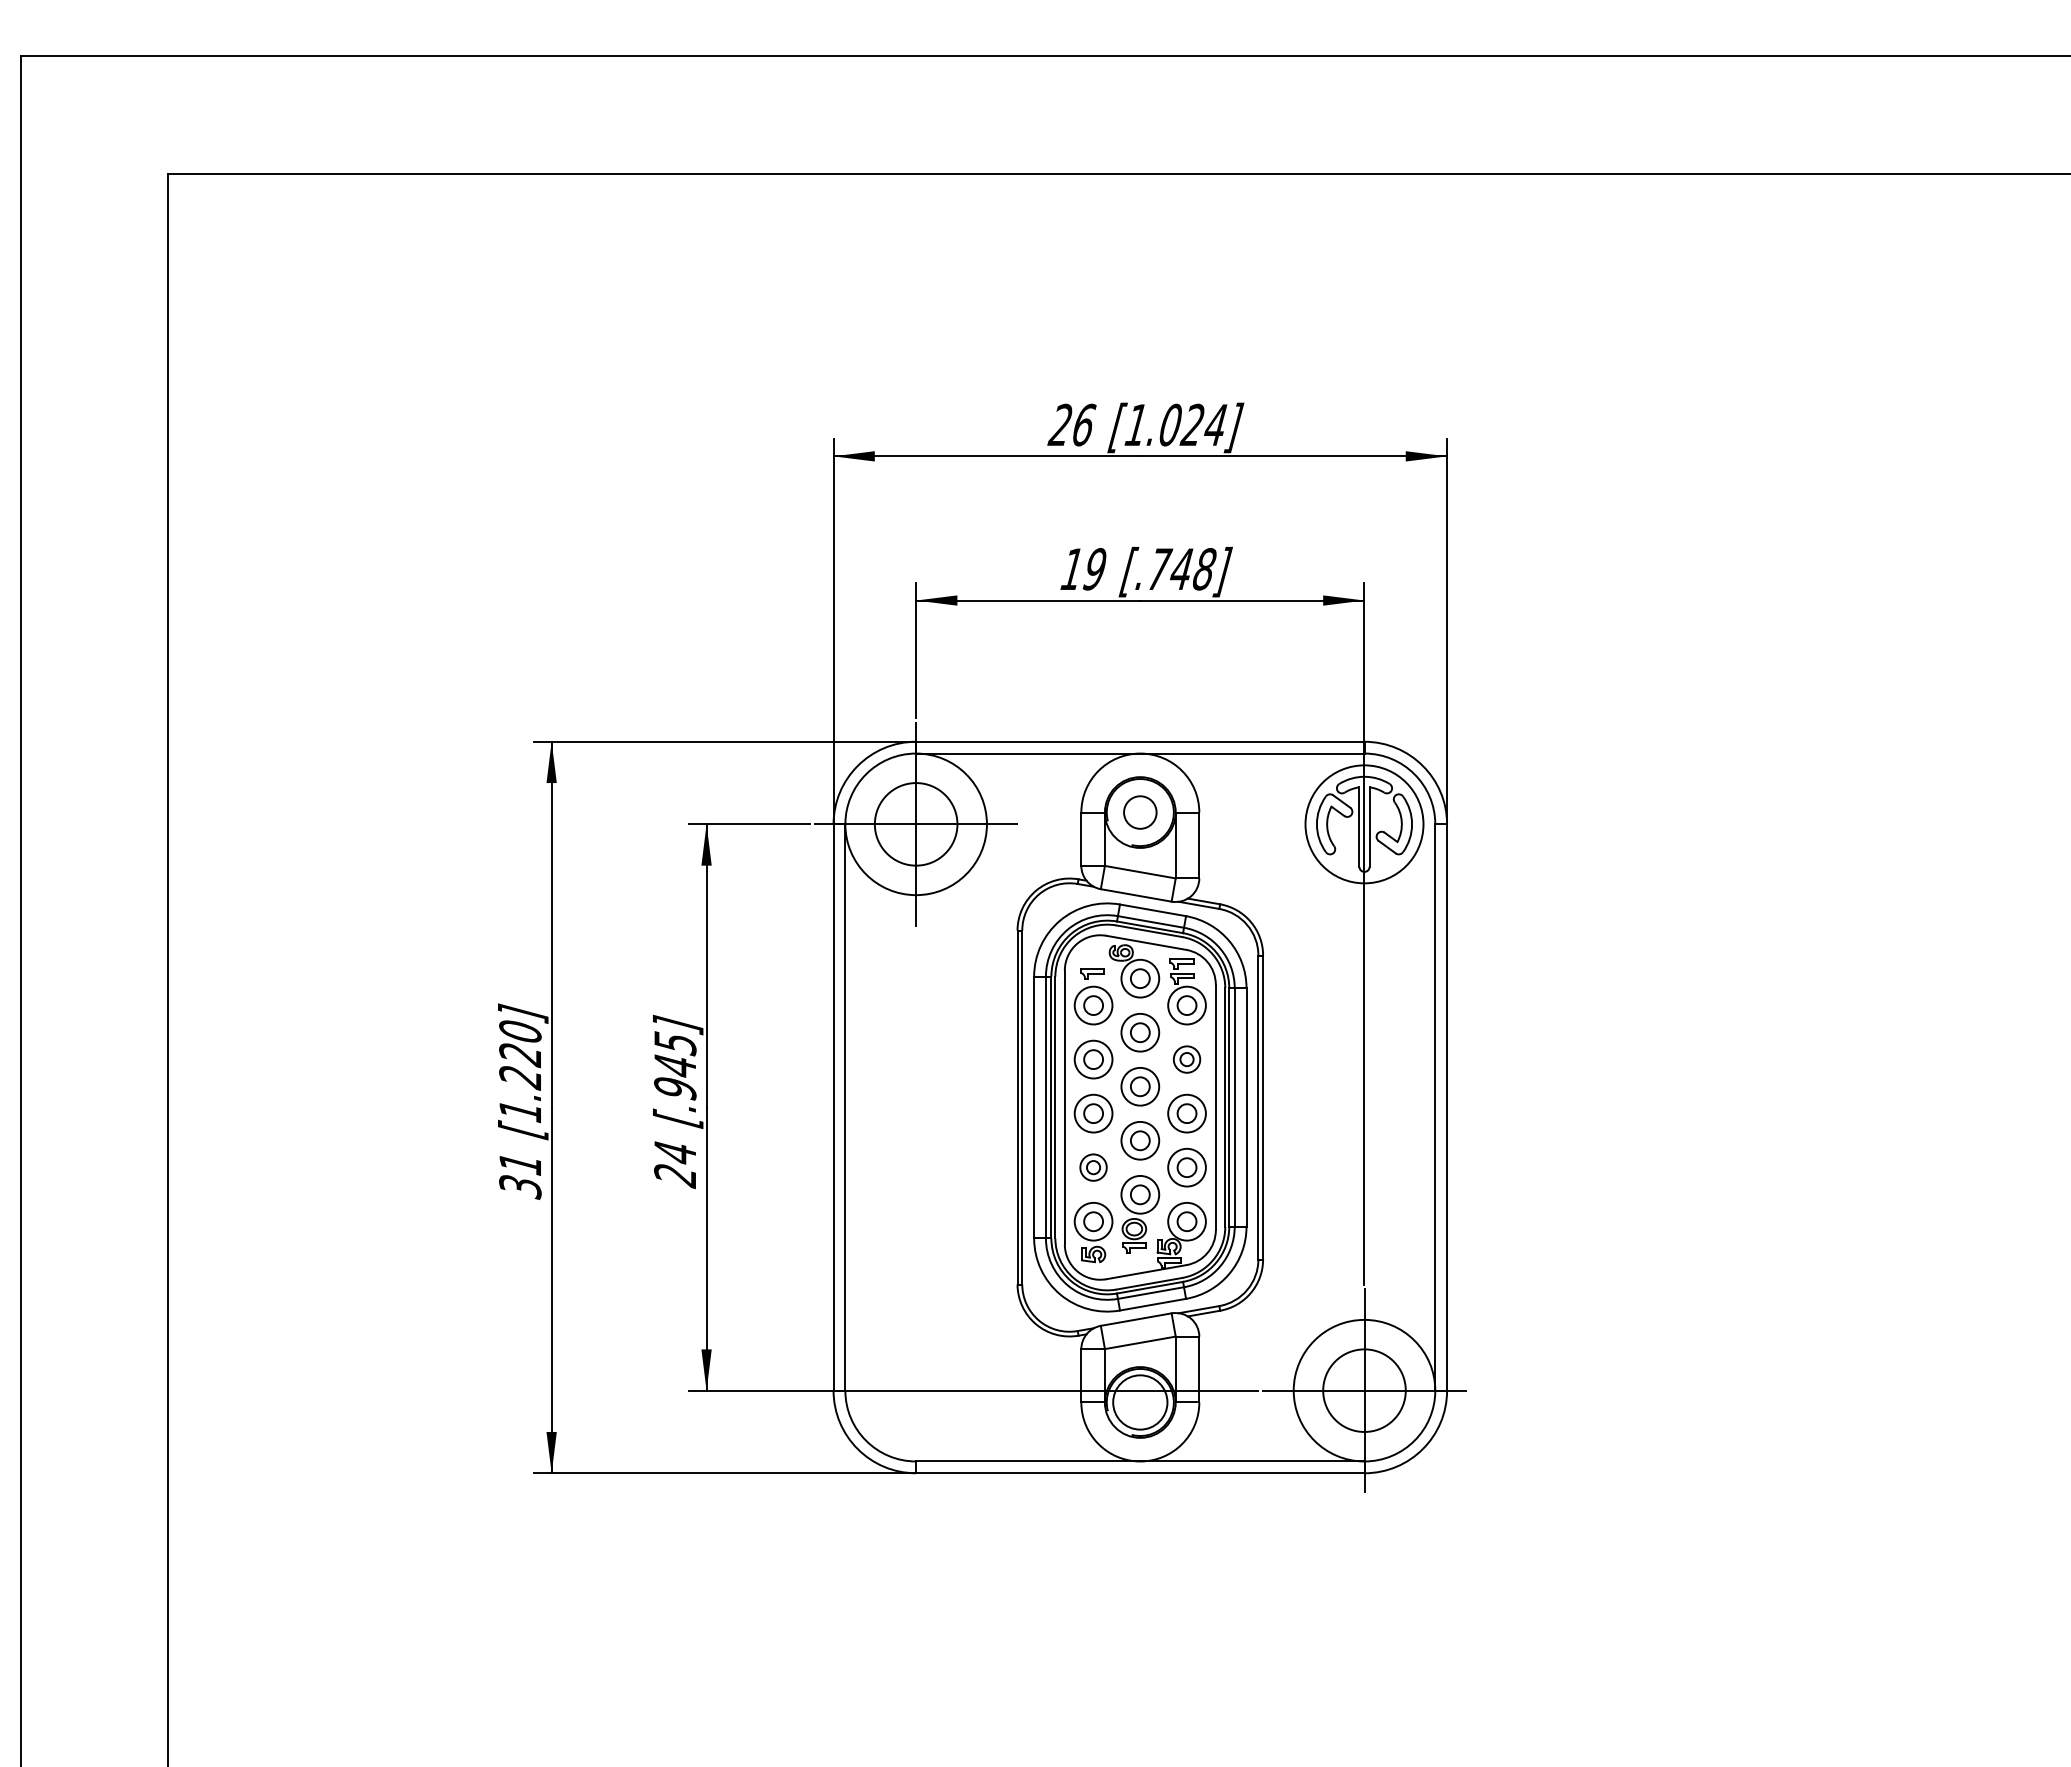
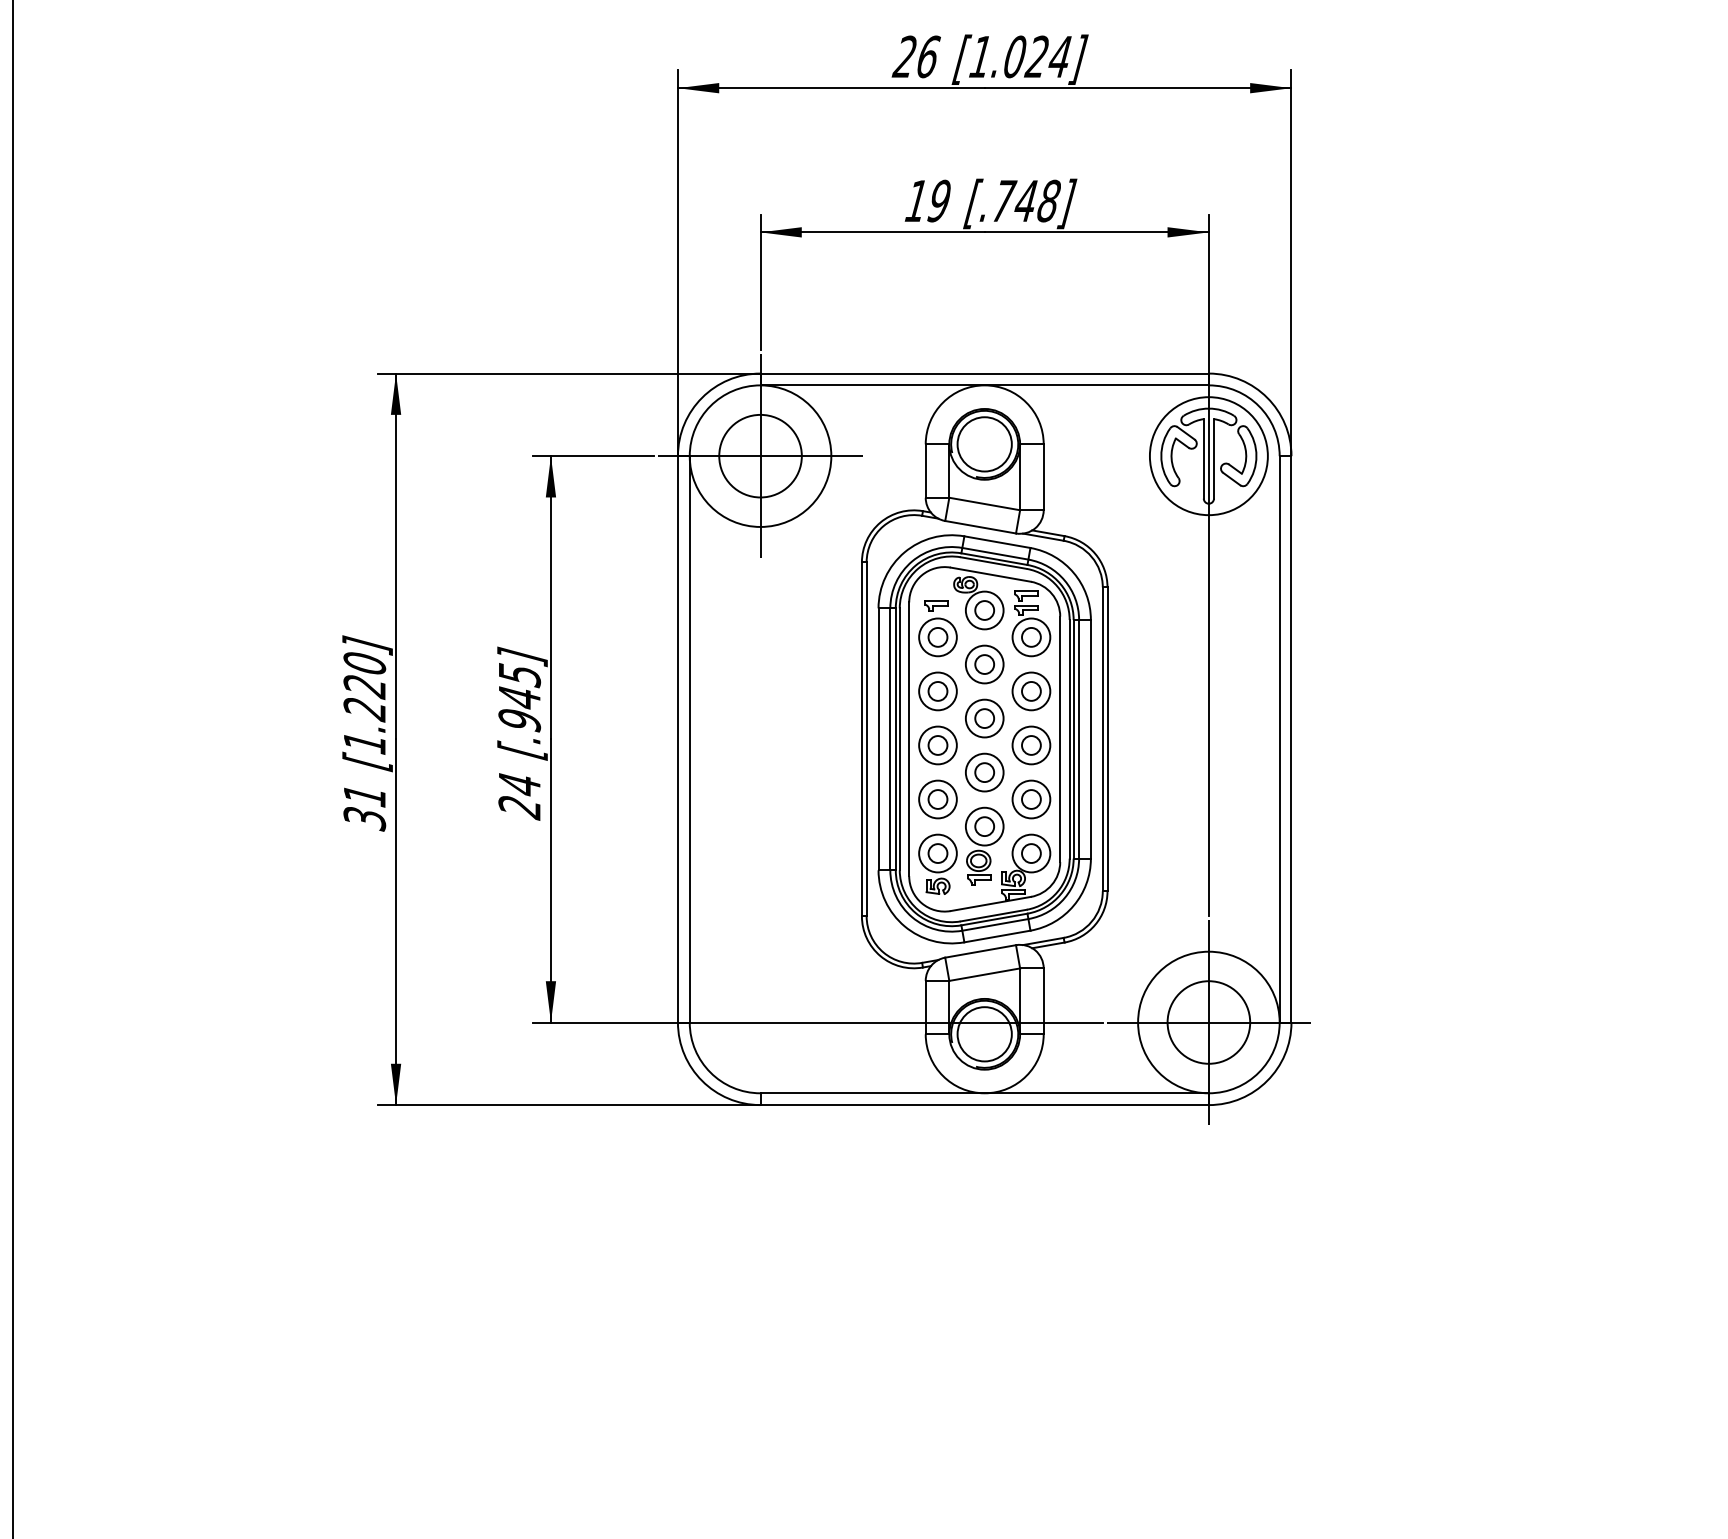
circle: (1140, 812) -> (984, 444), size x1.67
part: (1186, 1059) -> (1030, 691), size x1.43
part: (1093, 1167) -> (937, 799), size x1.43

